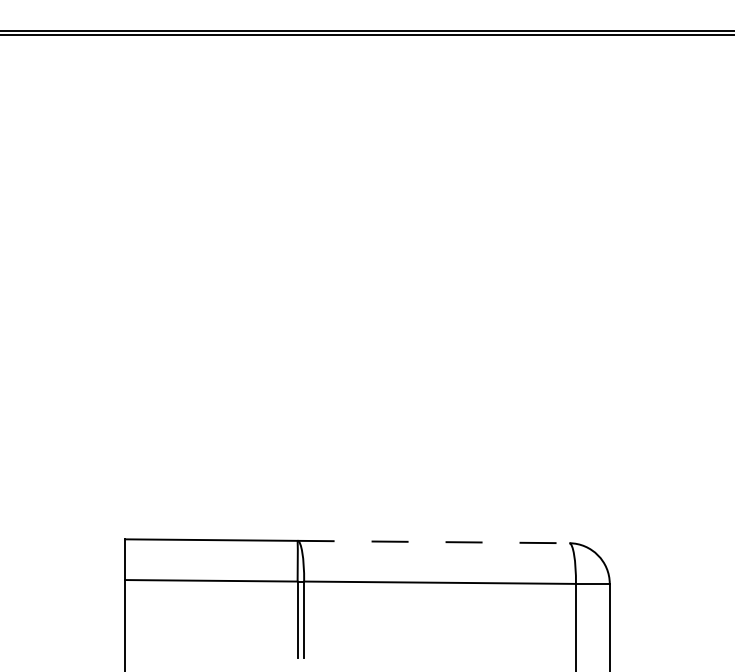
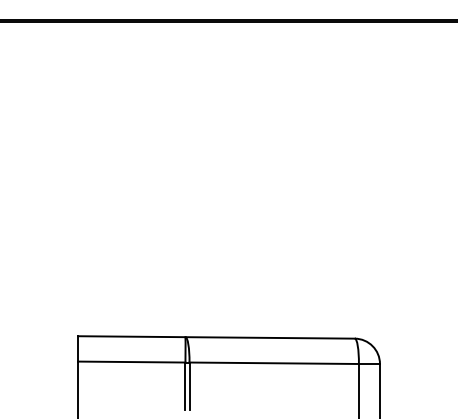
line: (434, 541) -> (270, 337), dashed -> solid

